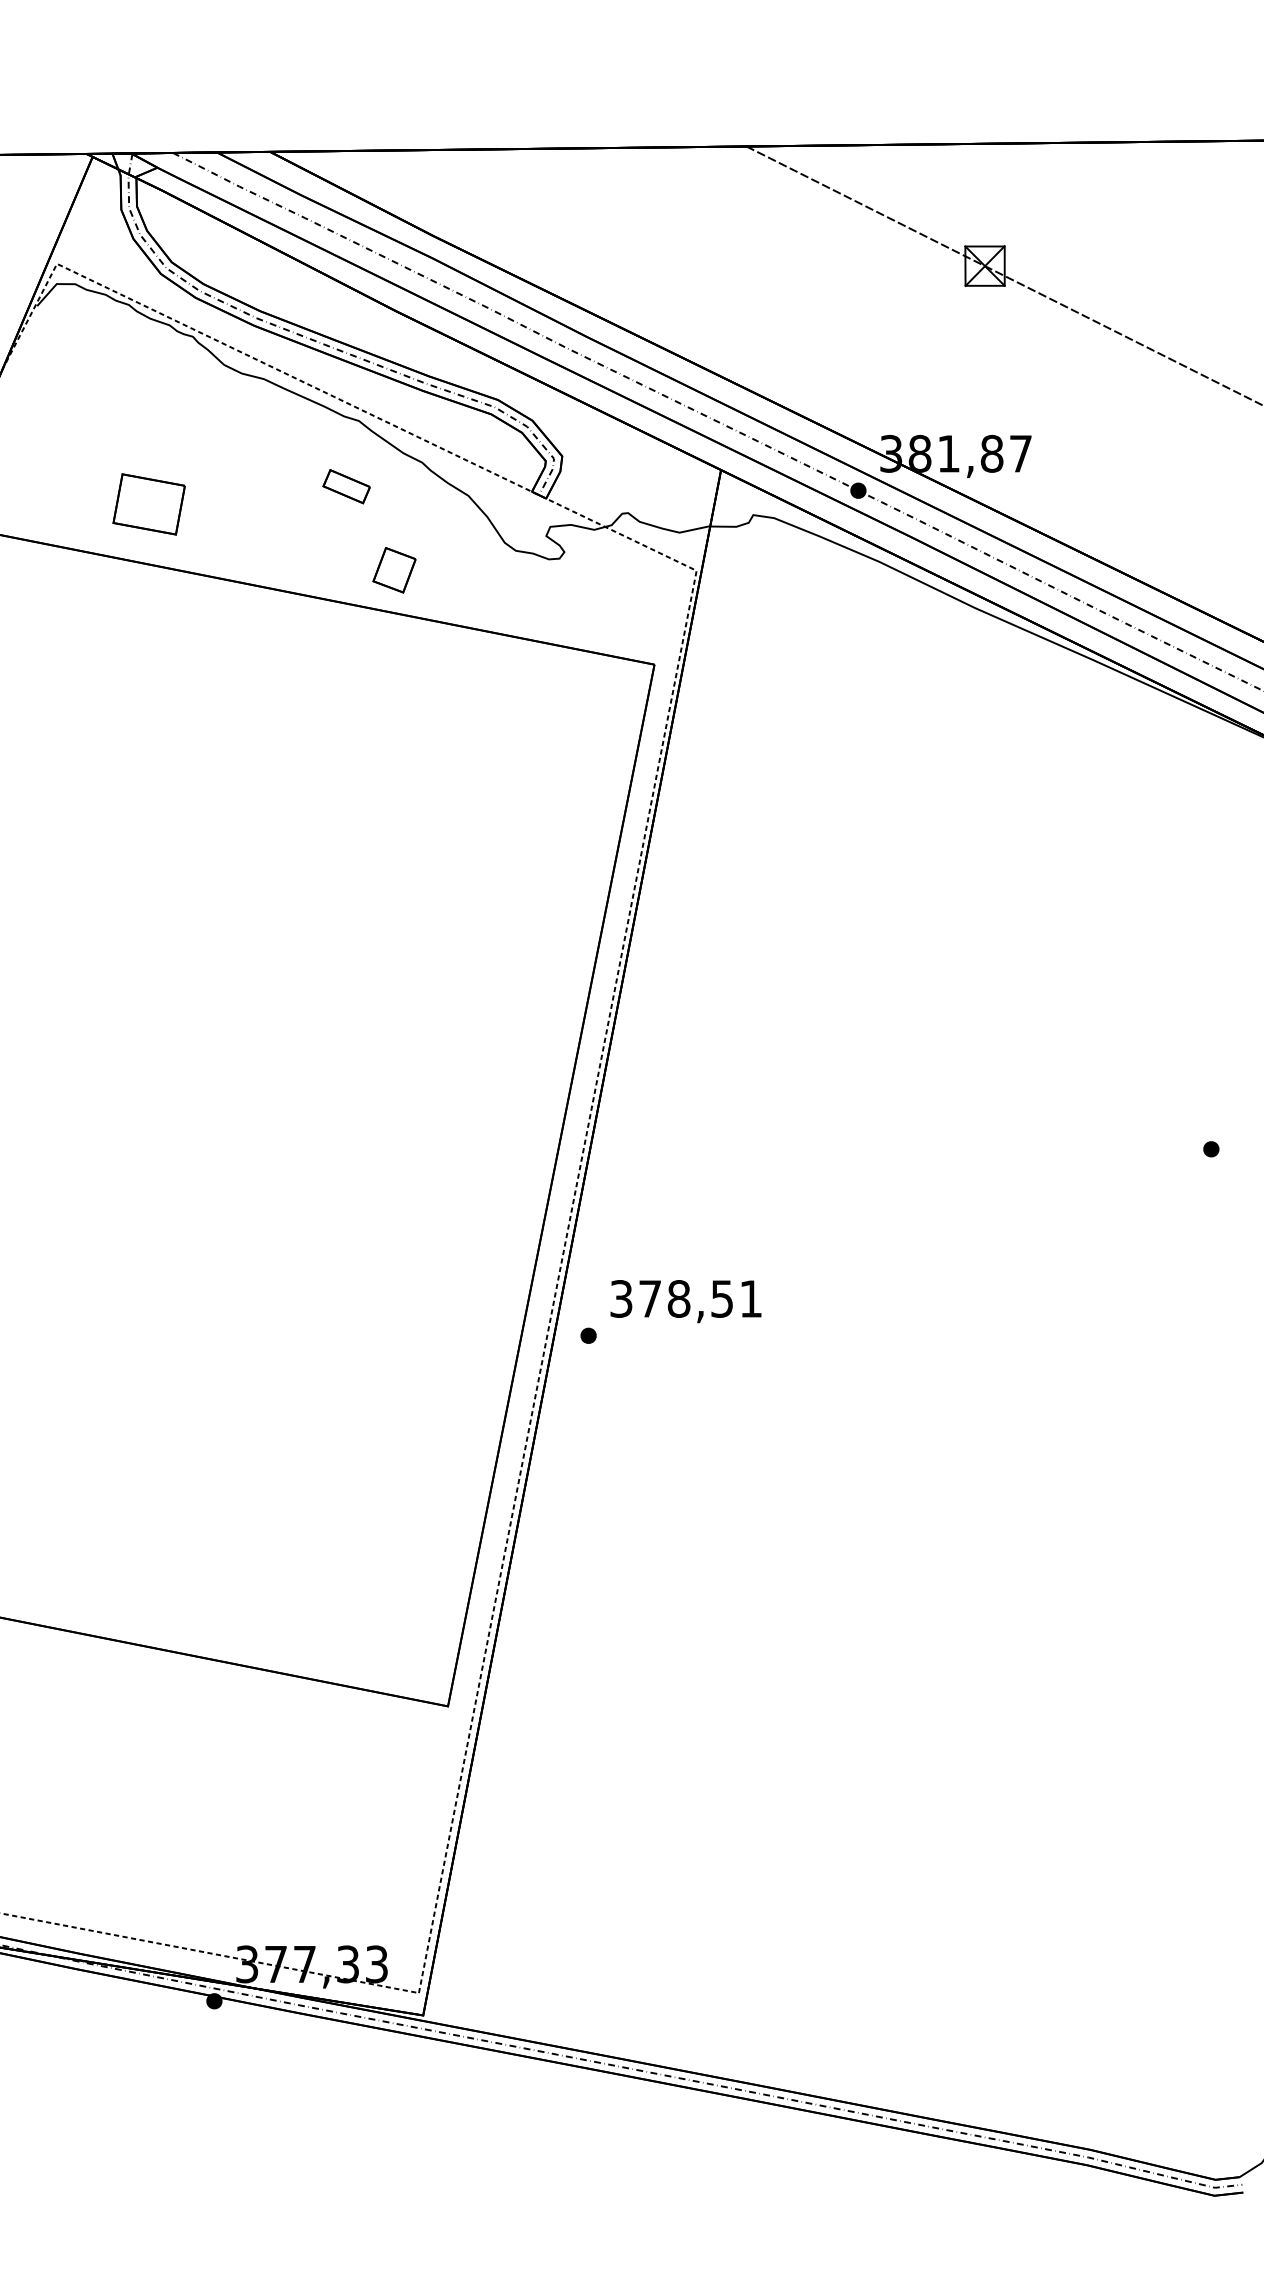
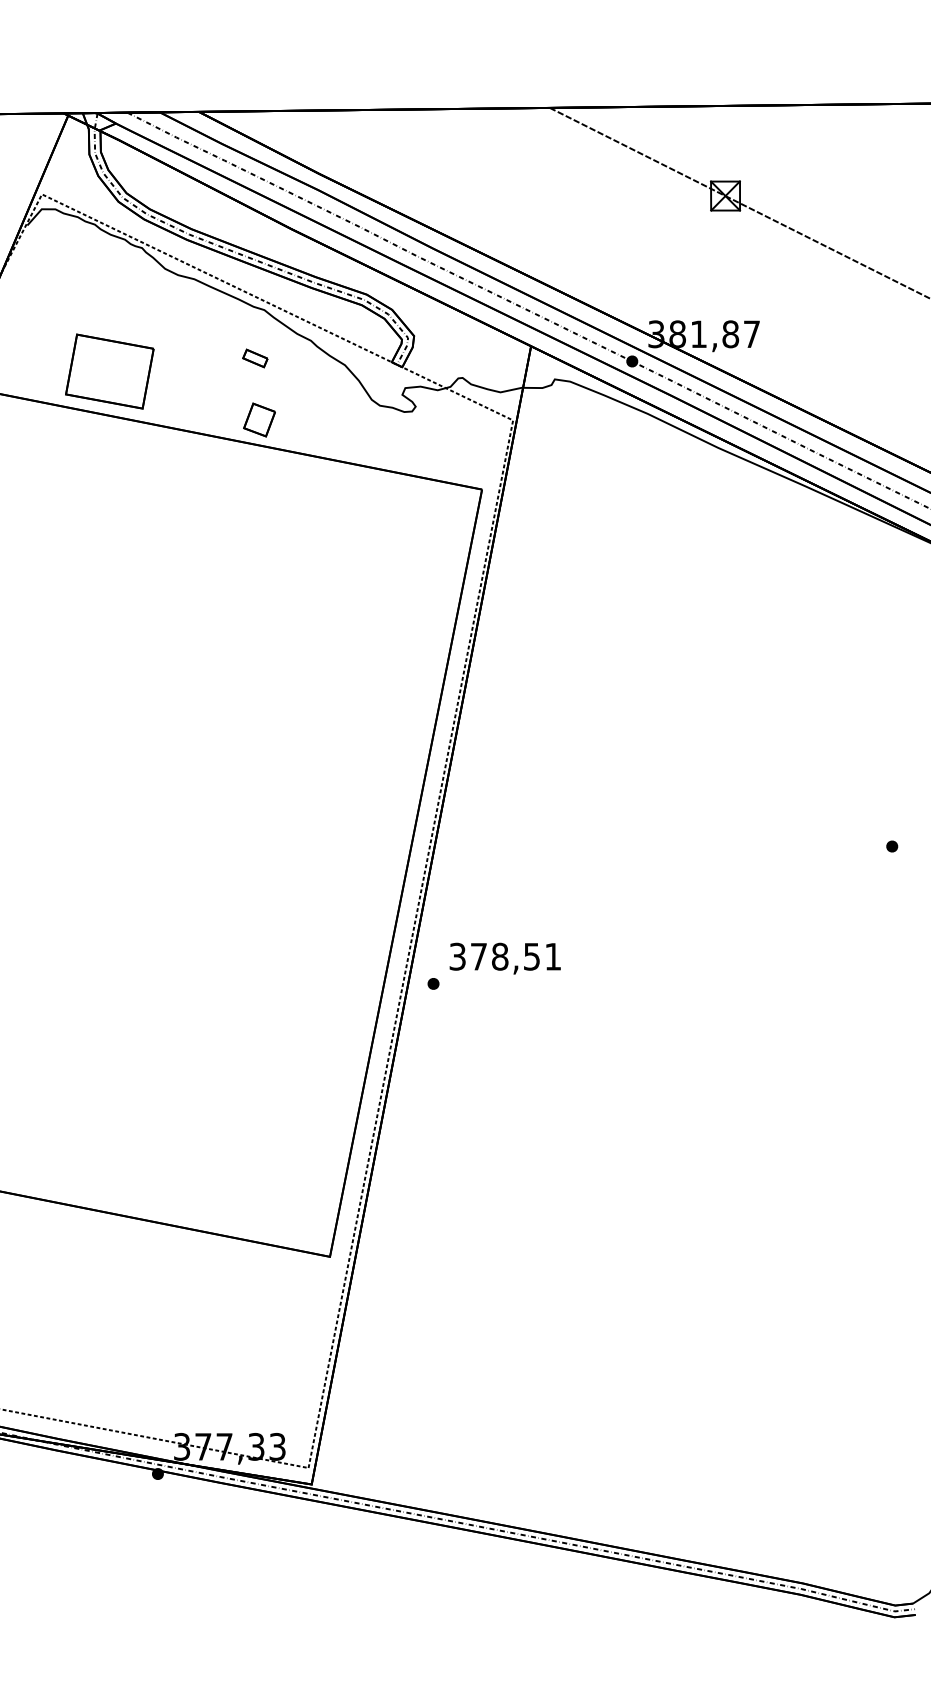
part: (346, 486) -> (255, 358), size x0.71
part: (148, 504) -> (109, 371), size x1.67
part: (394, 569) -> (259, 419), moved

